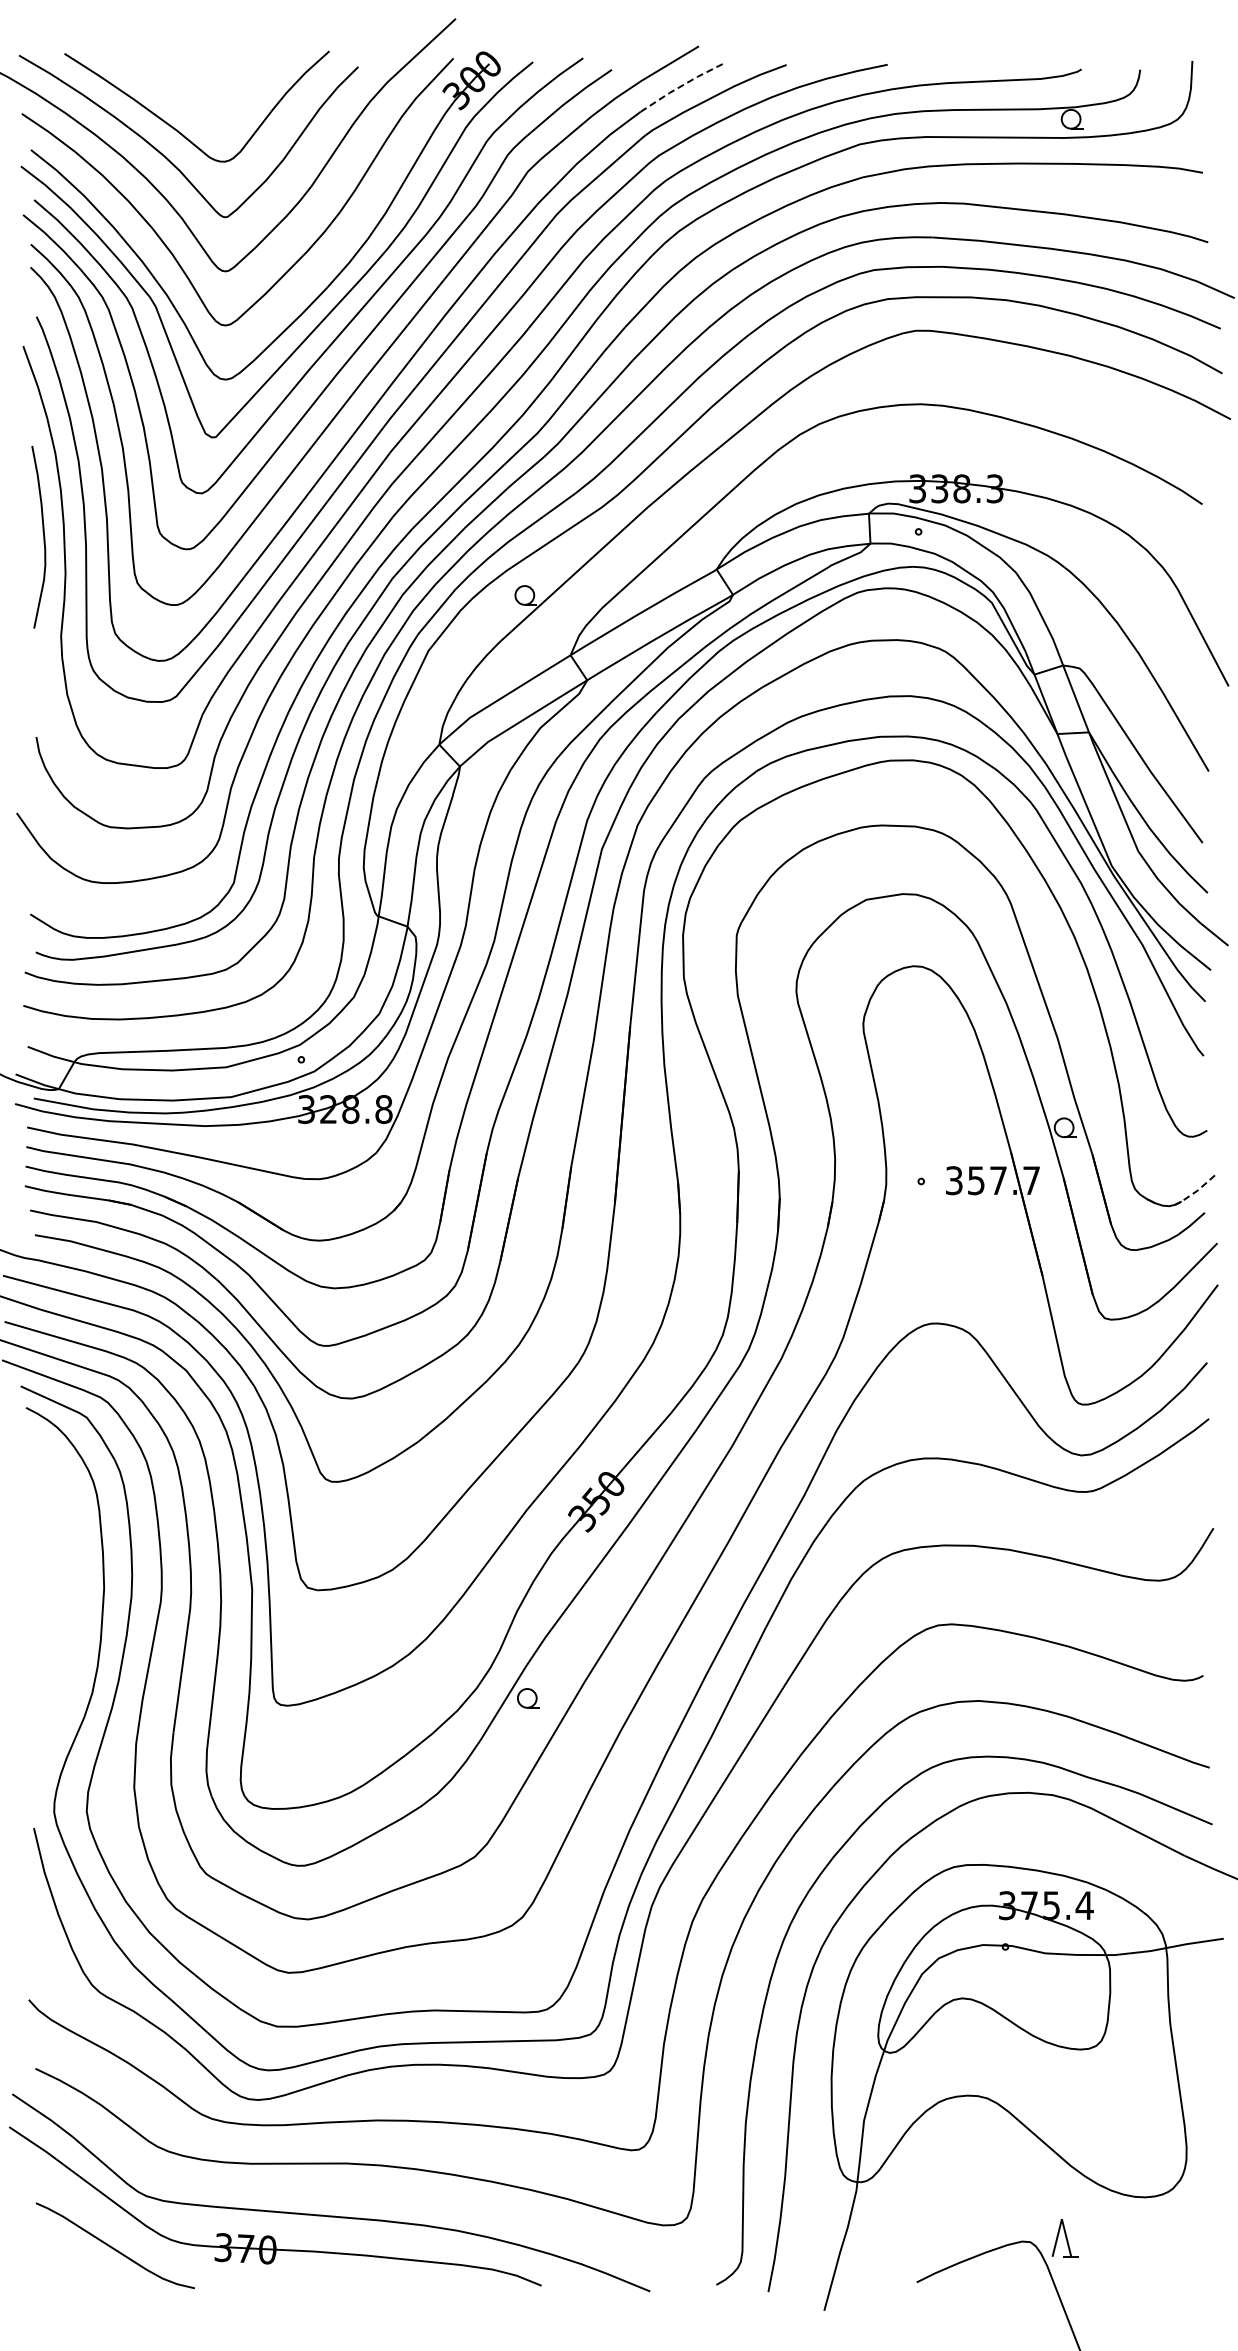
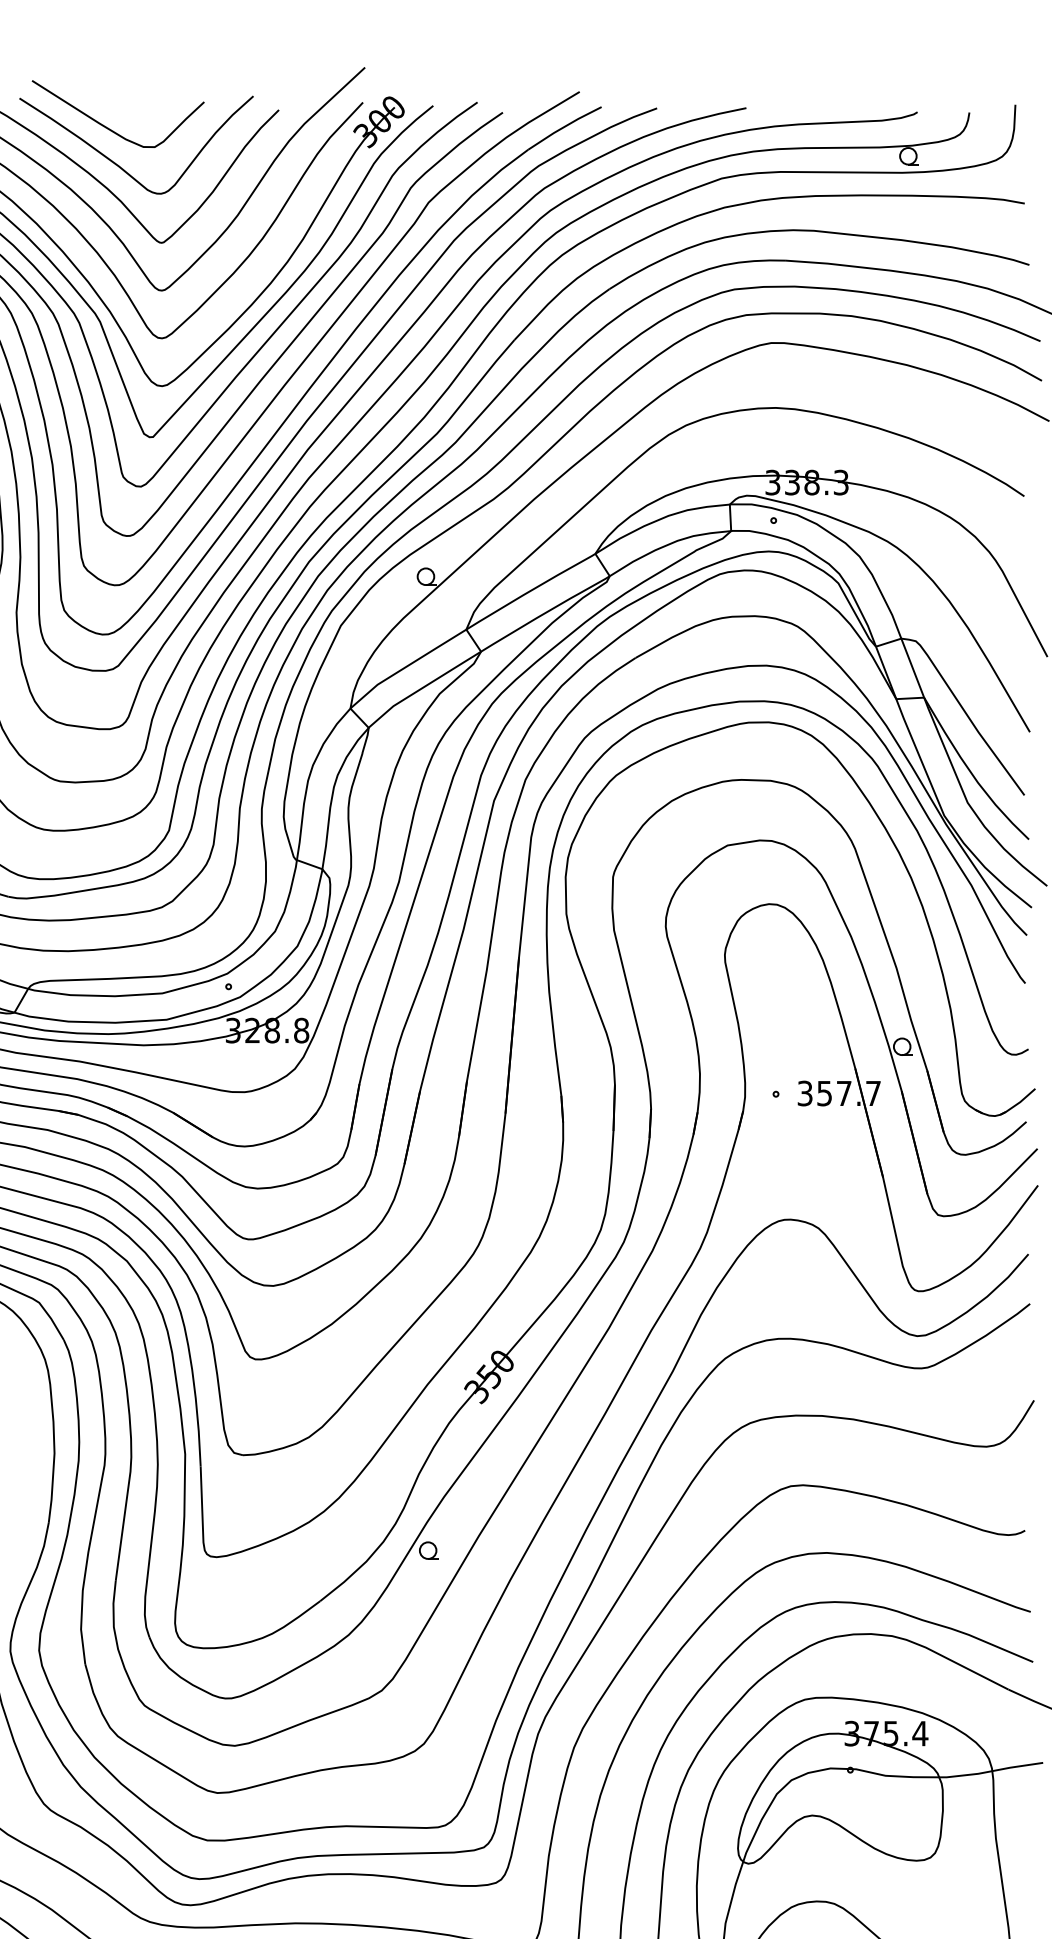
line: (681, 86) -> (564, 127), dashed -> solid
curve: (166, 87) -> (109, 128), added
line: (1195, 1192) -> (1018, 1103), dashed -> solid

